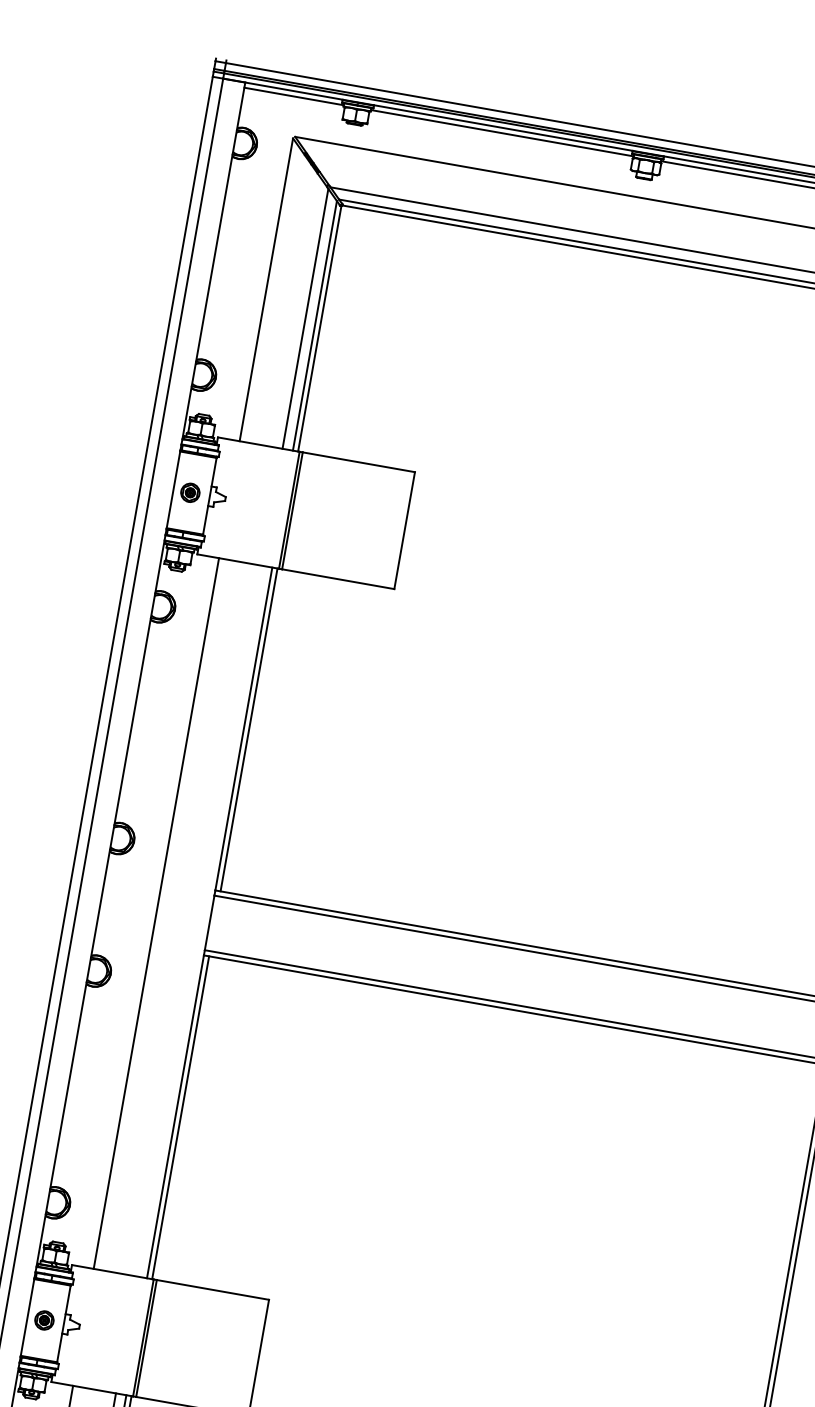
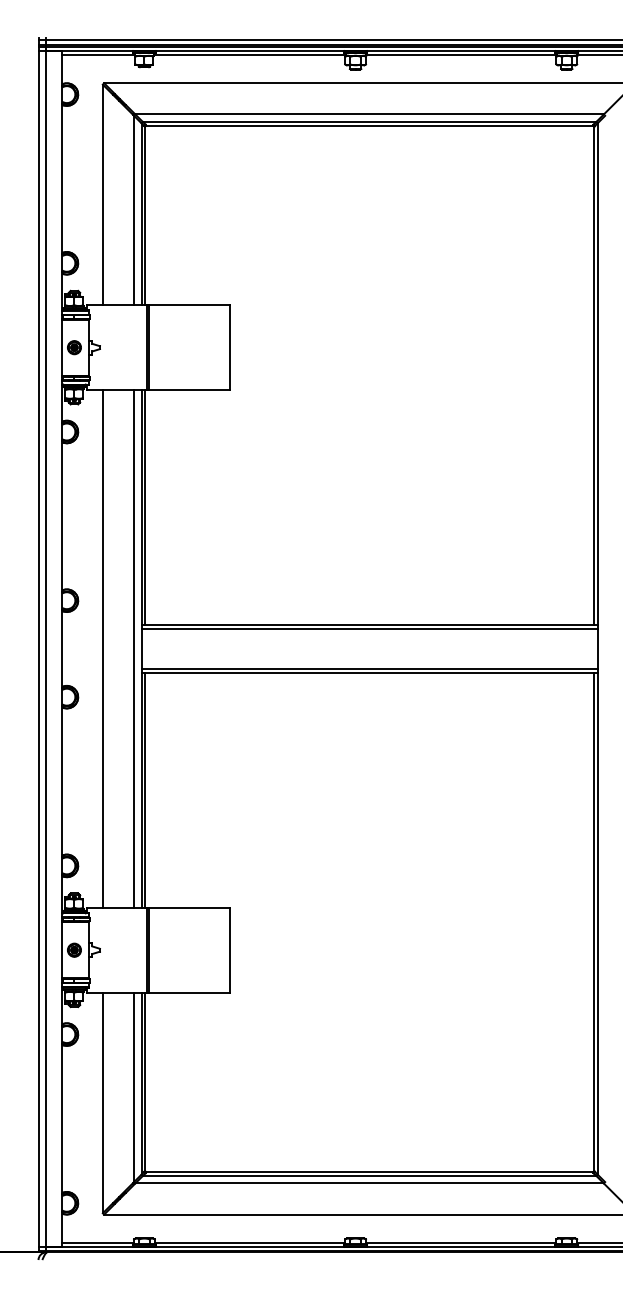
line: (199, 920) -> (134, 648), added

